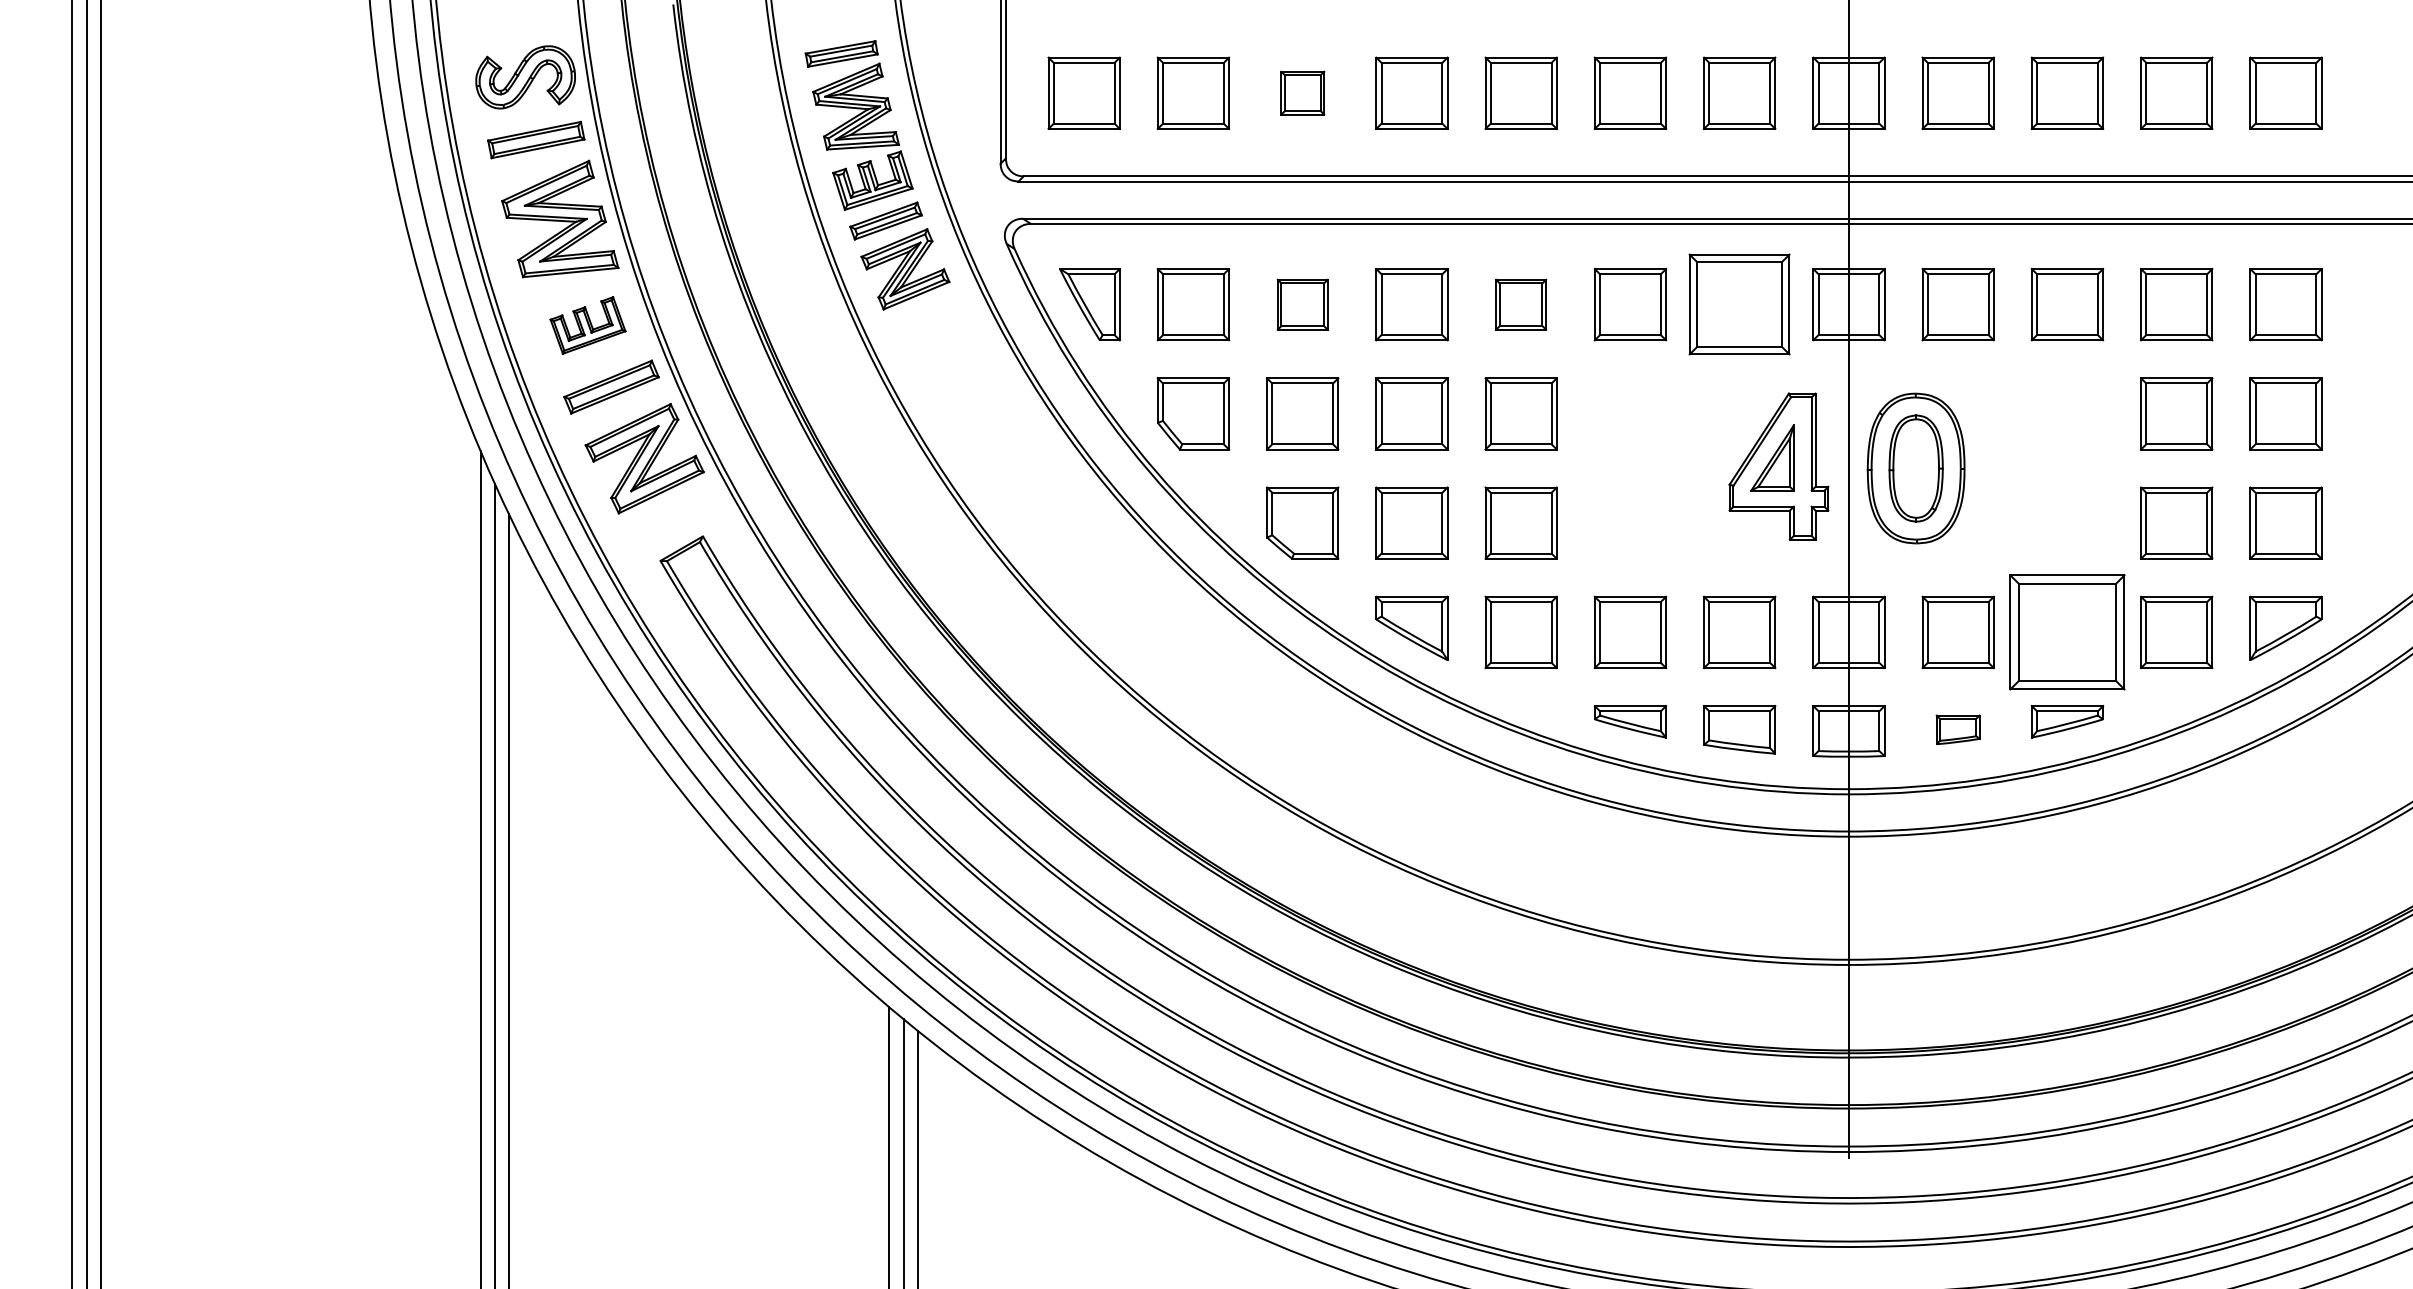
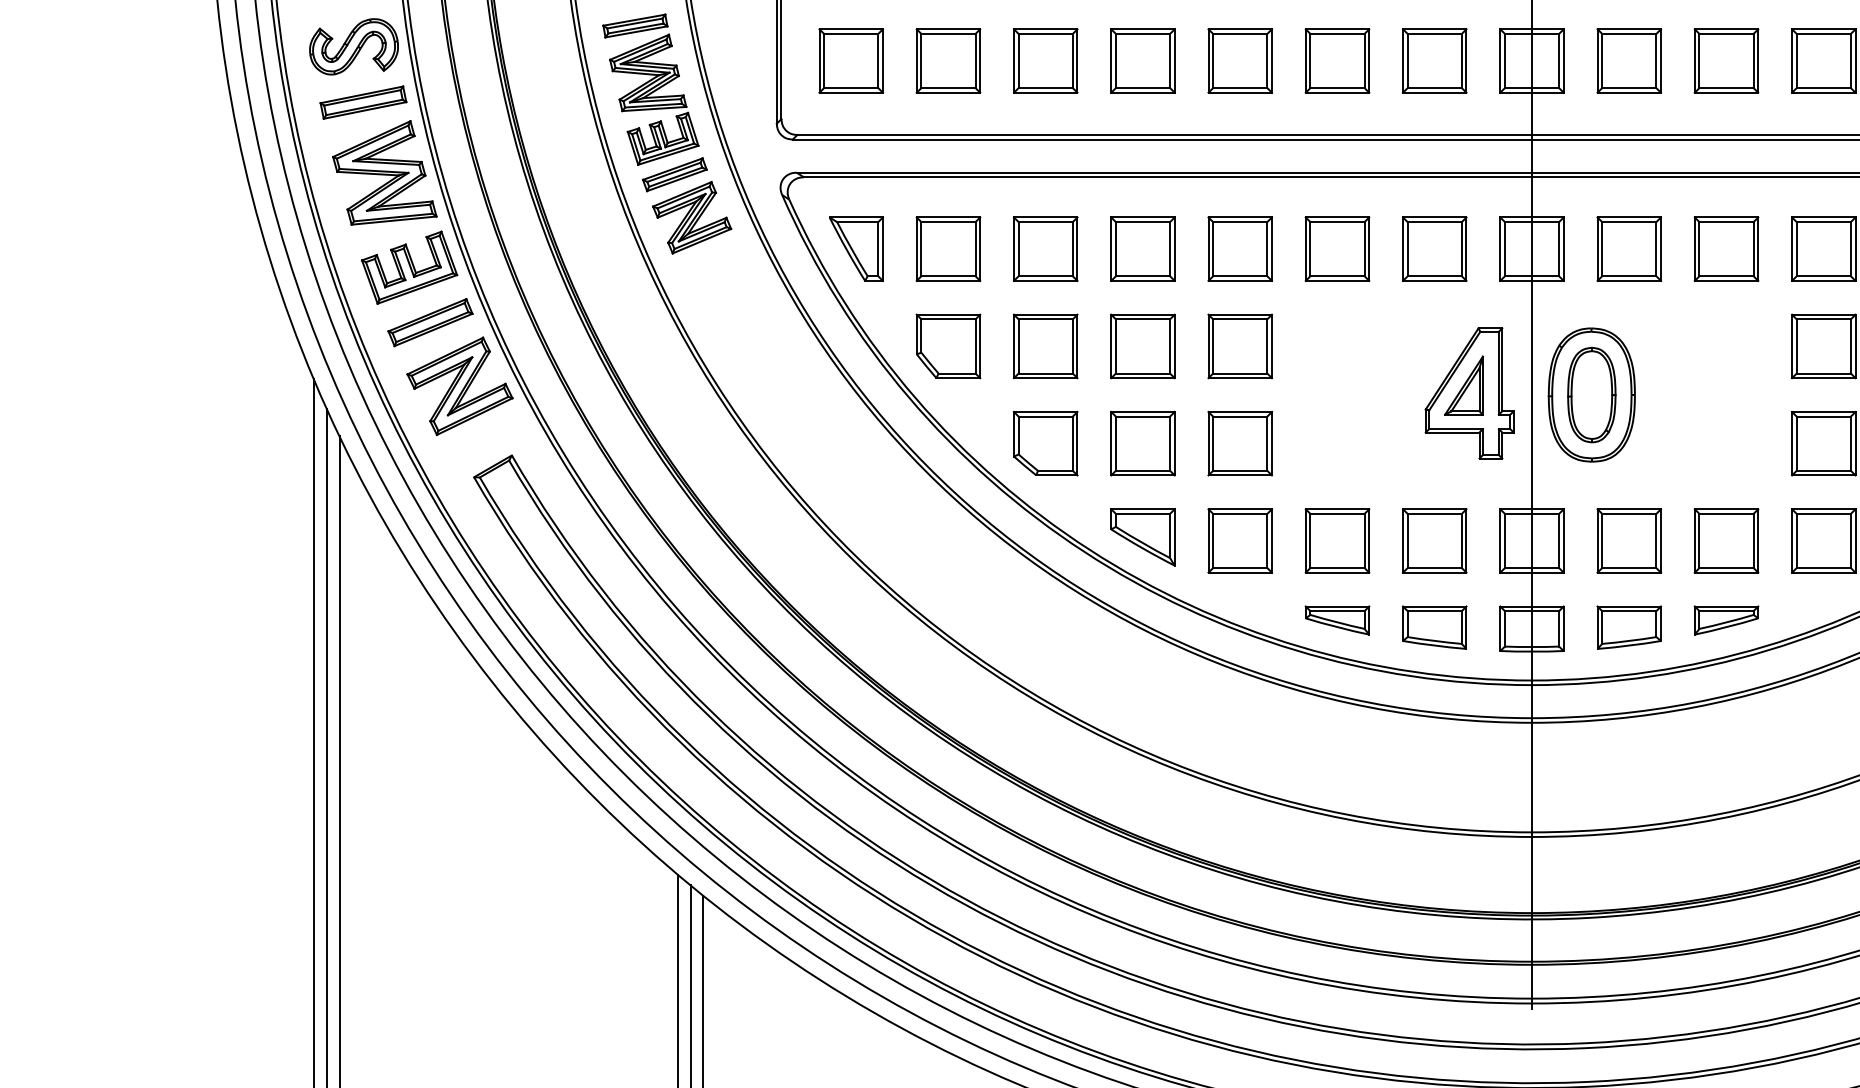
part: (1302, 92) -> (1045, 60), size x1.67
part: (1302, 304) -> (1045, 249), size x1.43
part: (1520, 304) -> (1239, 249), size x1.43
part: (1739, 304) -> (1434, 249), size x0.71
part: (587, 325) -> (409, 267), size x1.43
part: (2067, 632) -> (1726, 541), size x0.62
part: (1957, 729) -> (1628, 627), size x1.67

